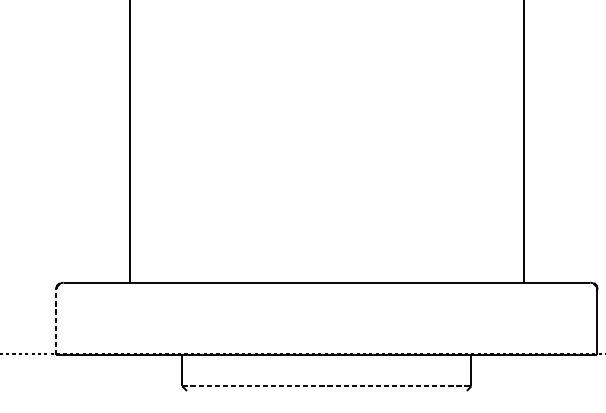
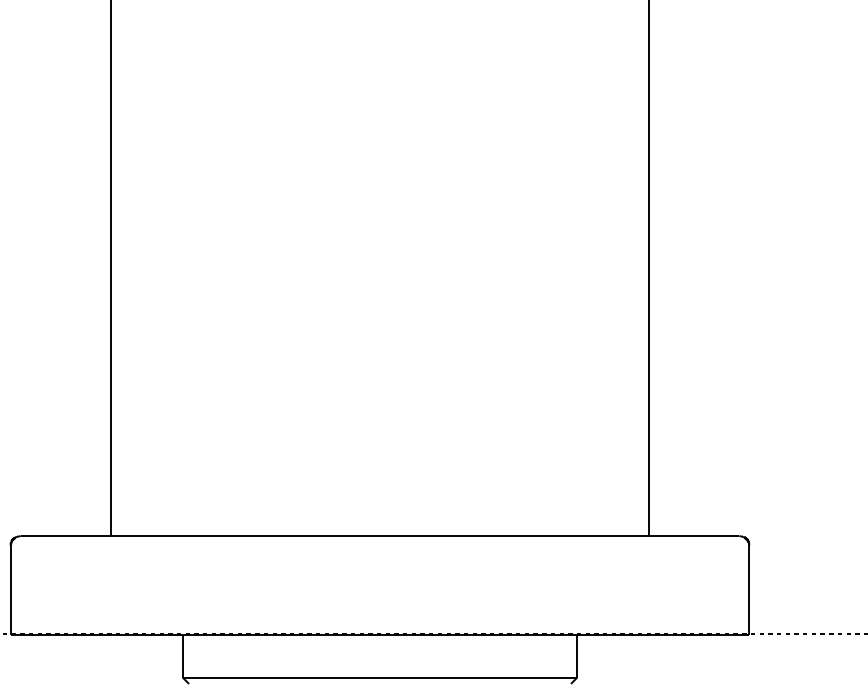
line: (56, 321) -> (10, 589), dashed -> solid
line: (327, 386) -> (380, 677), dashed -> solid

